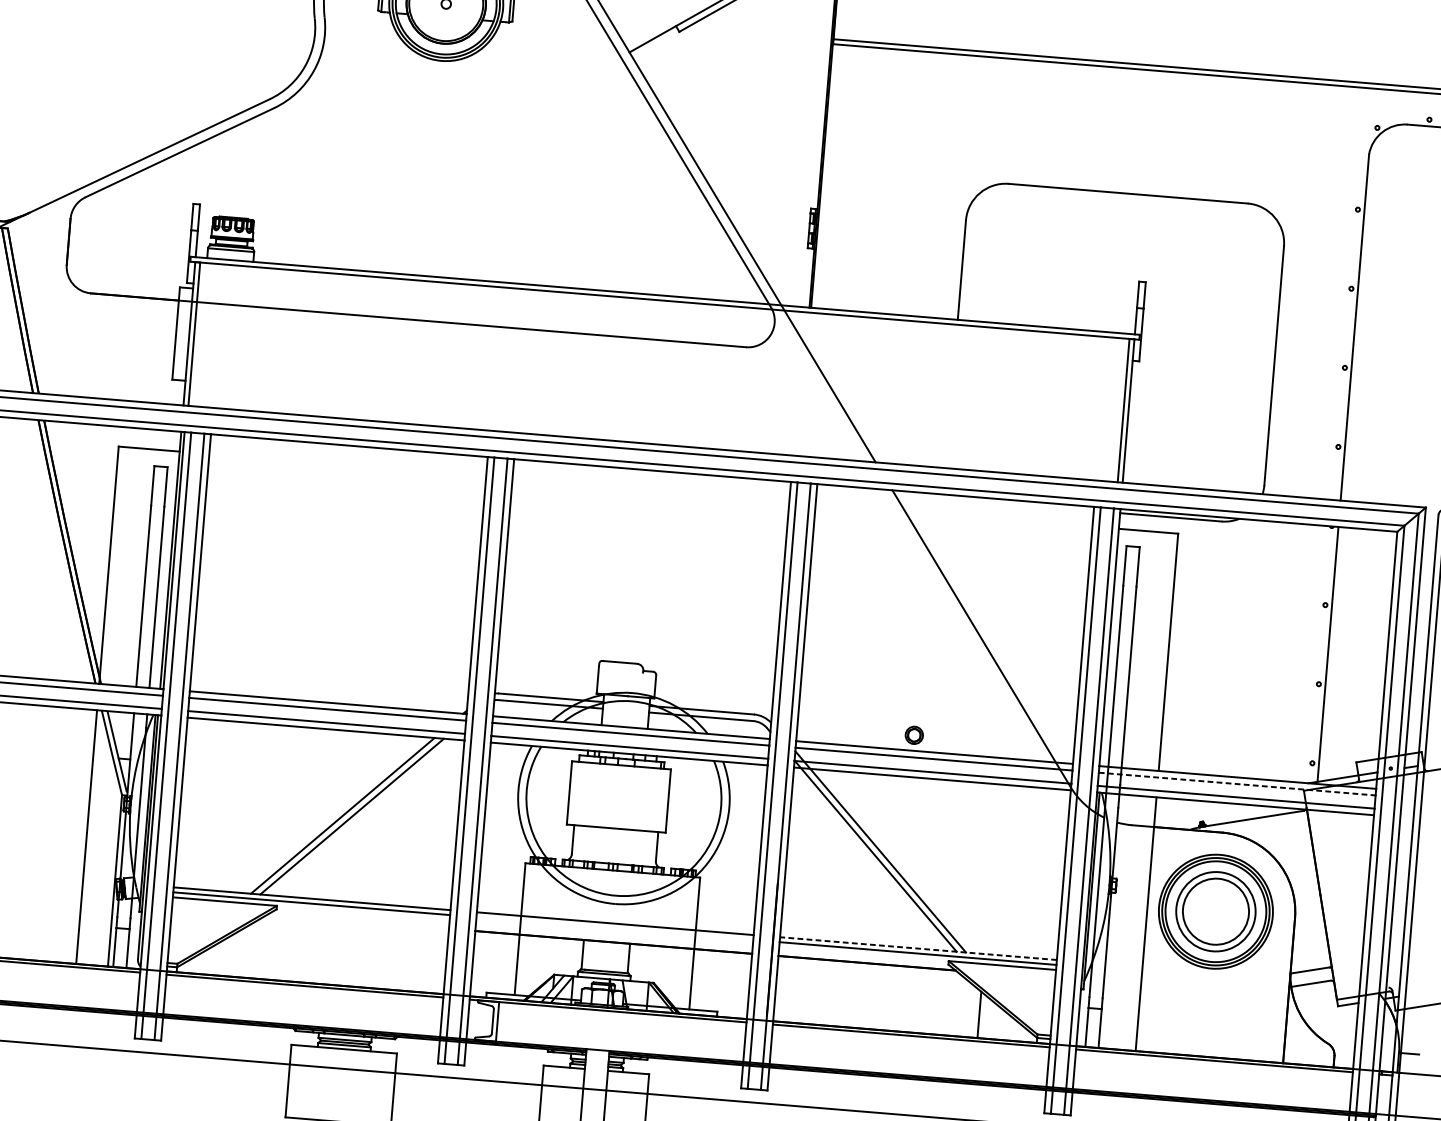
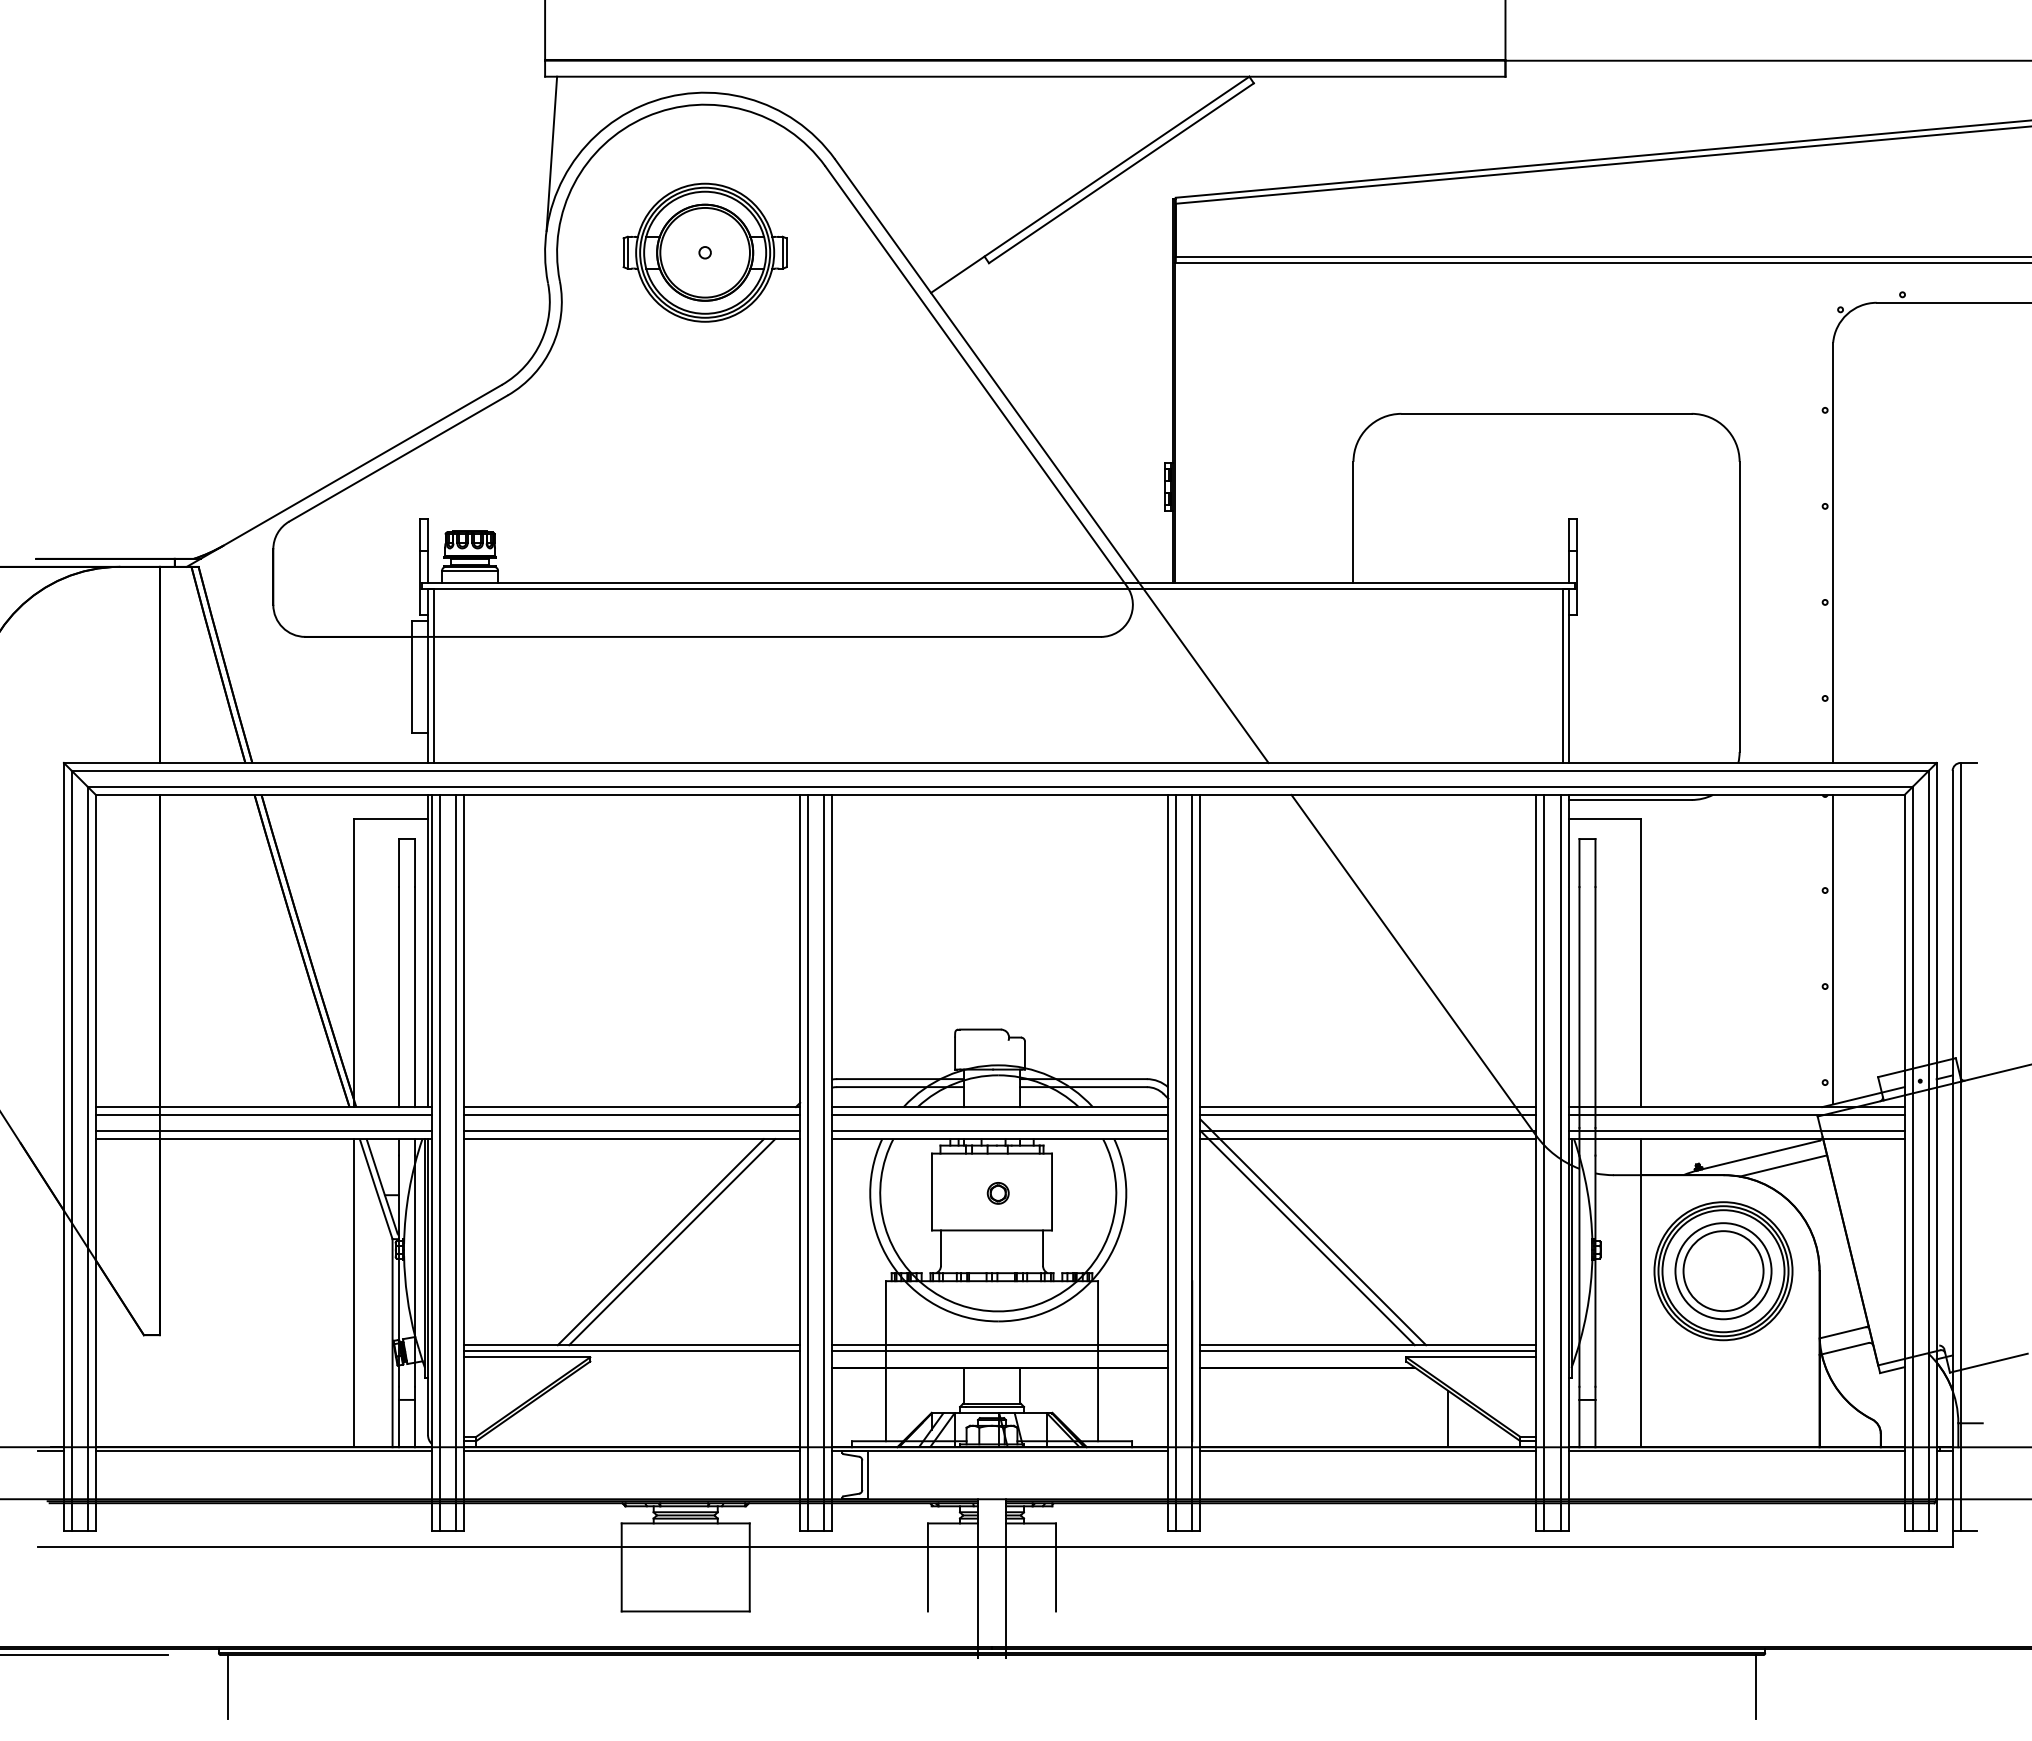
part: (913, 735) -> (997, 1193), moved
line: (1237, 784) -> (1737, 1115), dashed -> solid
line: (1272, 828) -> (1783, 1165), added
line: (615, 928) -> (1000, 1351), added
line: (917, 948) -> (1367, 1345), dashed -> solid

